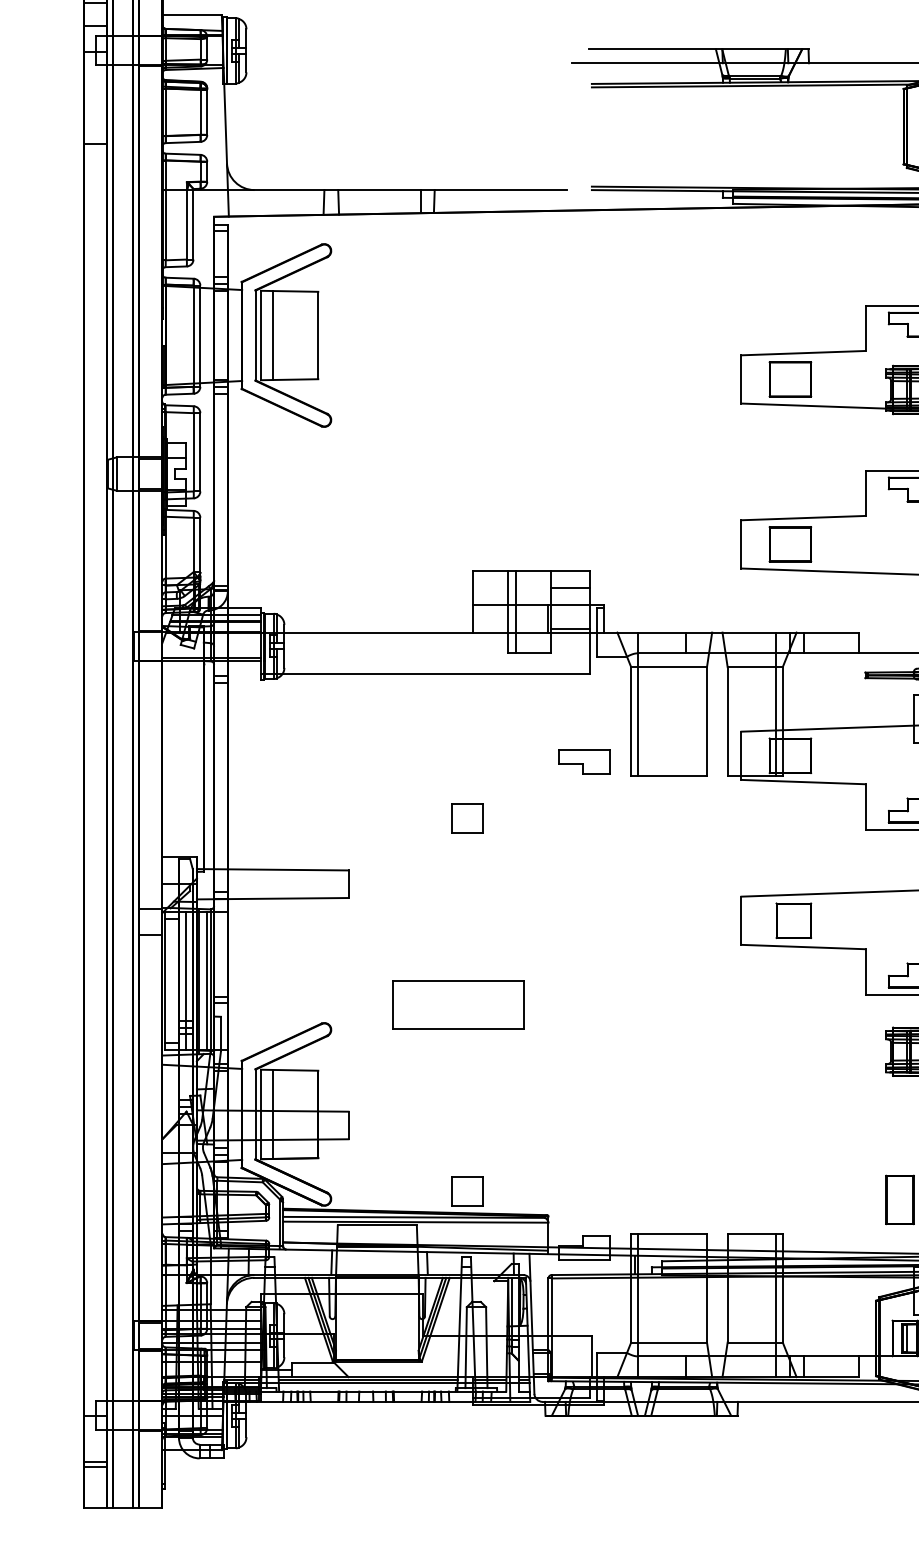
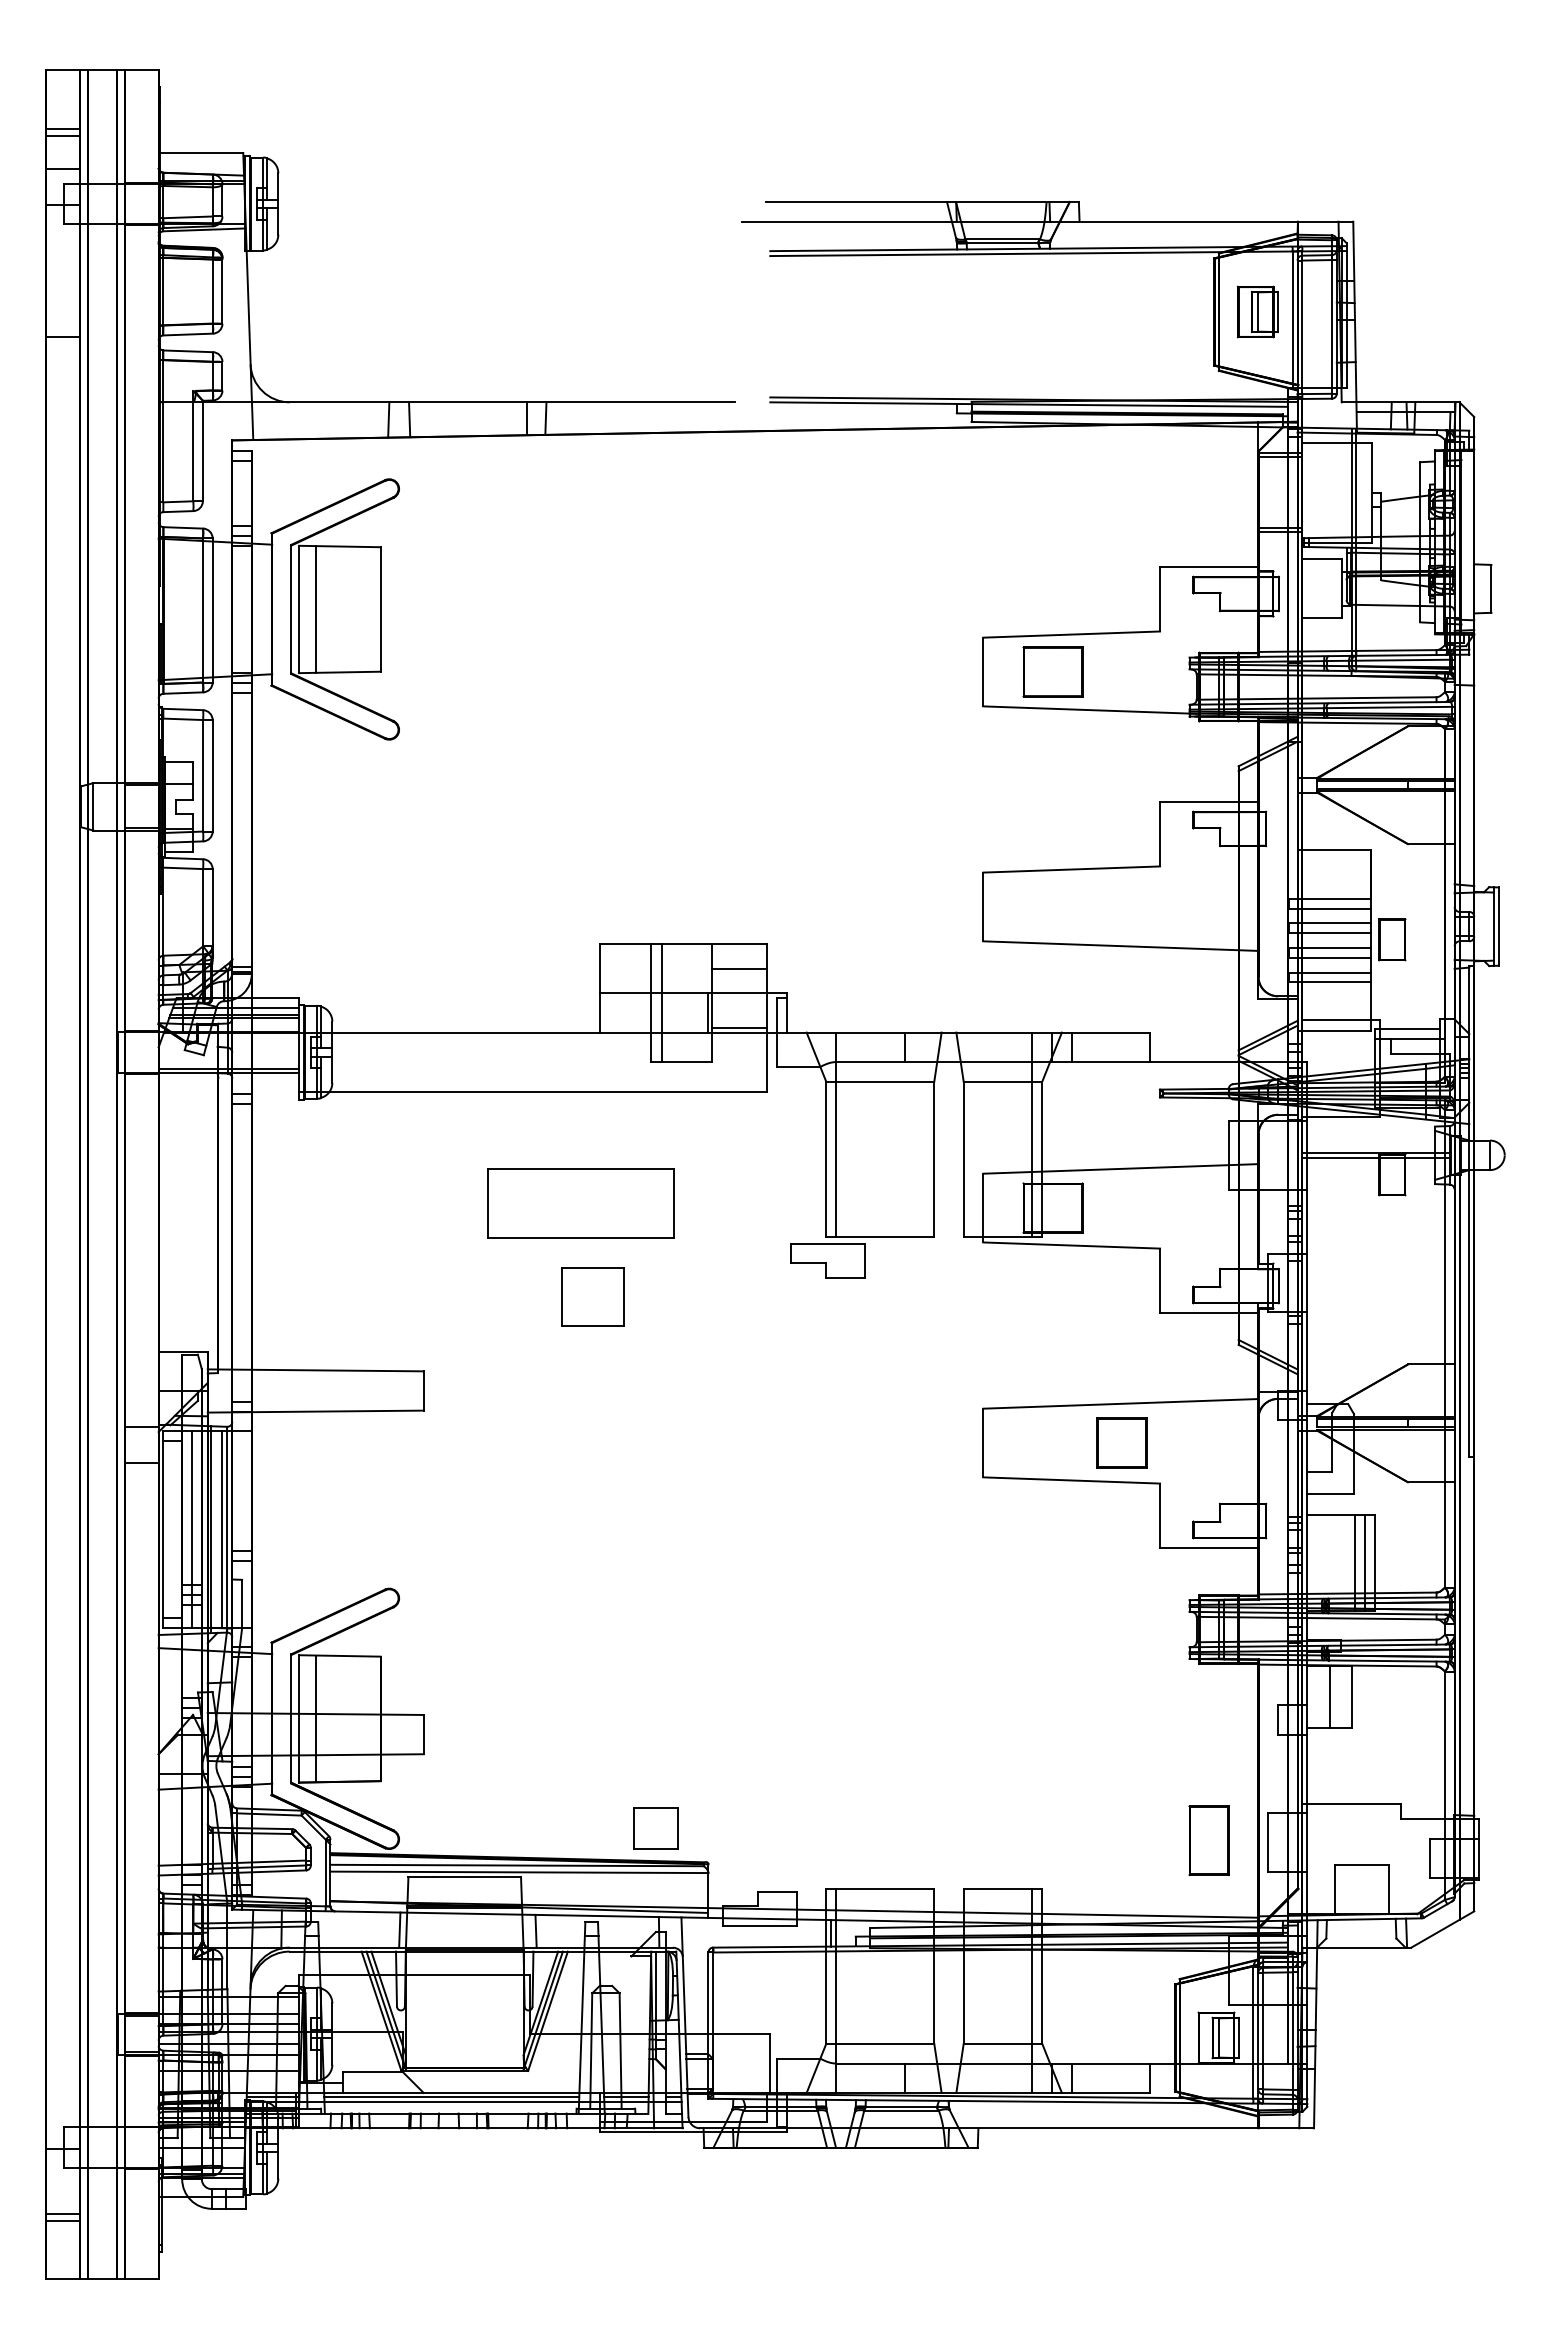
part: (790, 544) -> (1052, 906), removed
part: (584, 761) -> (827, 1260), moved
part: (467, 817) -> (592, 1296), size x1.4
part: (793, 920) -> (1121, 1442), moved
part: (458, 1004) -> (580, 1203), moved
part: (467, 1191) -> (655, 1828), moved

